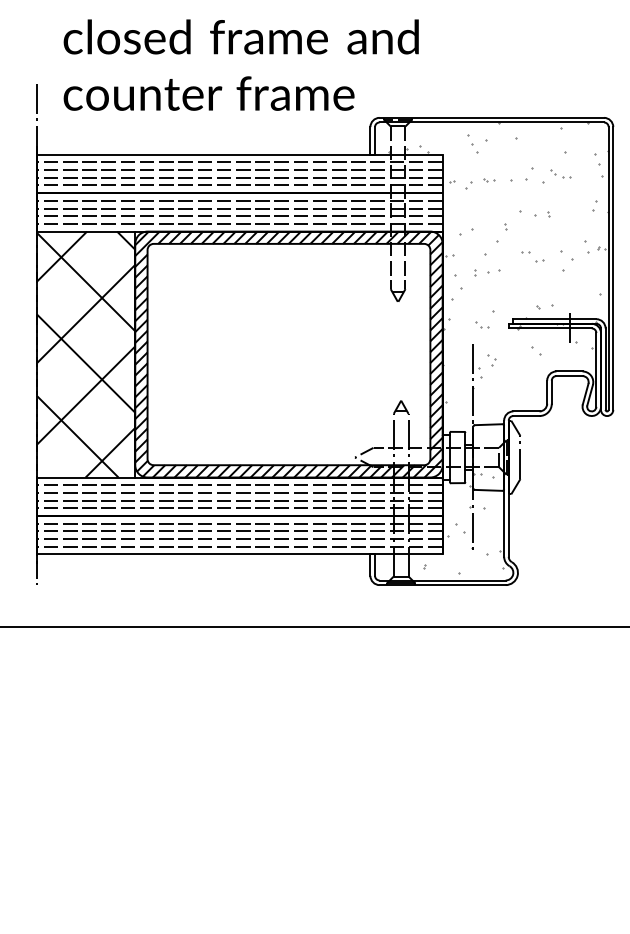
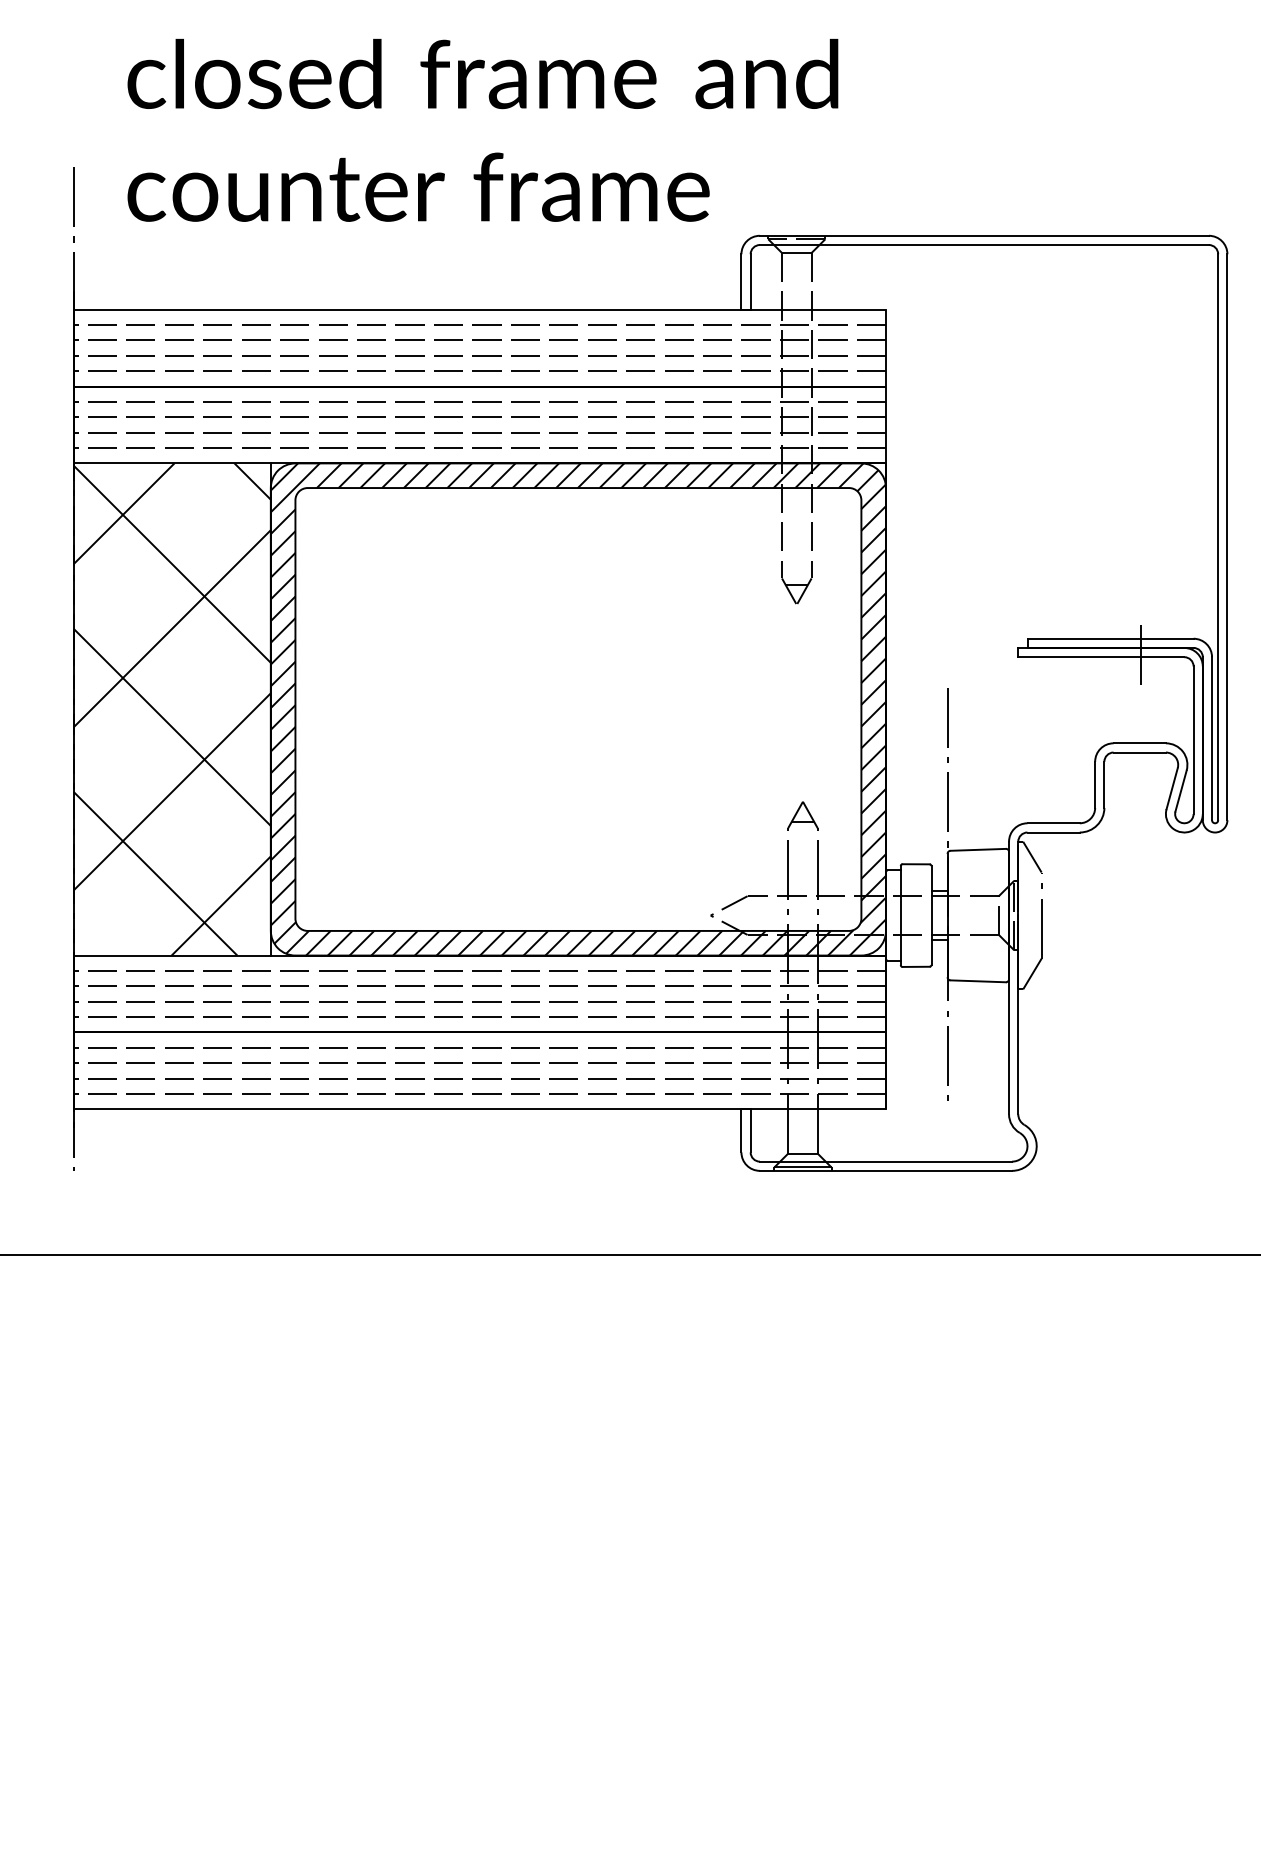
hatch: (498, 262) -> (997, 525), removed
hatch: (462, 523) -> (925, 1047), removed

